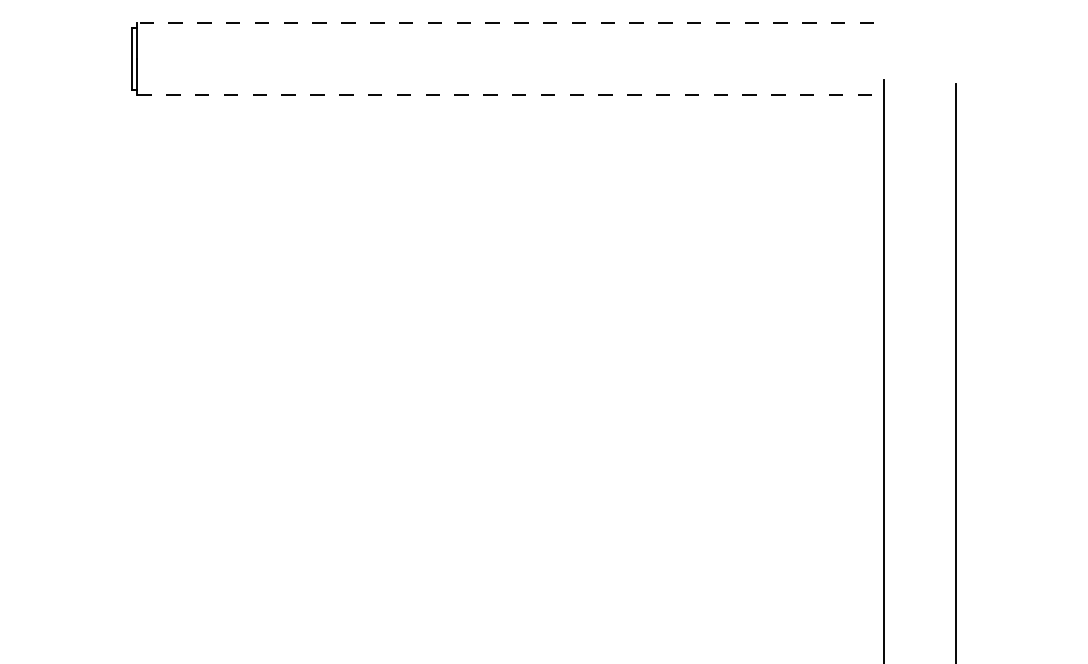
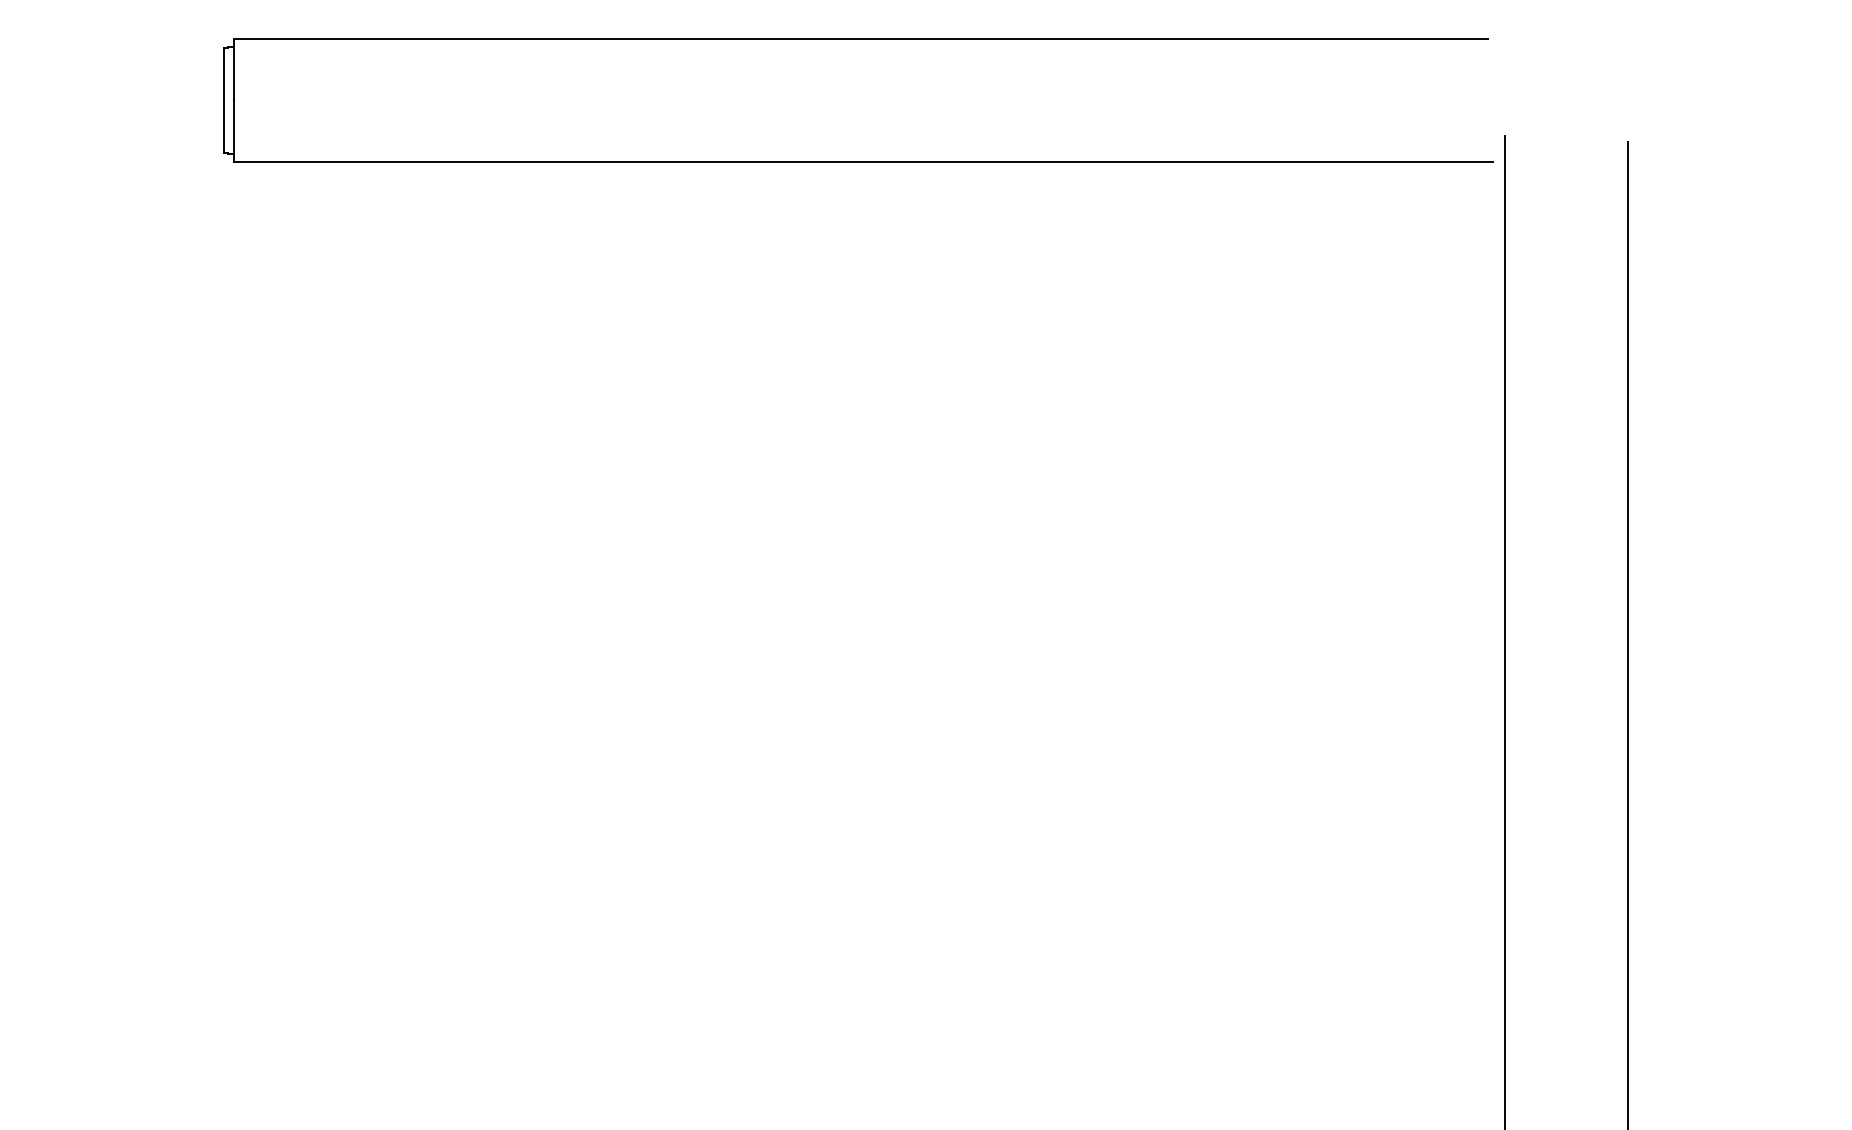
line: (505, 23) -> (860, 39), dashed -> solid
line: (507, 95) -> (863, 162), dashed -> solid

